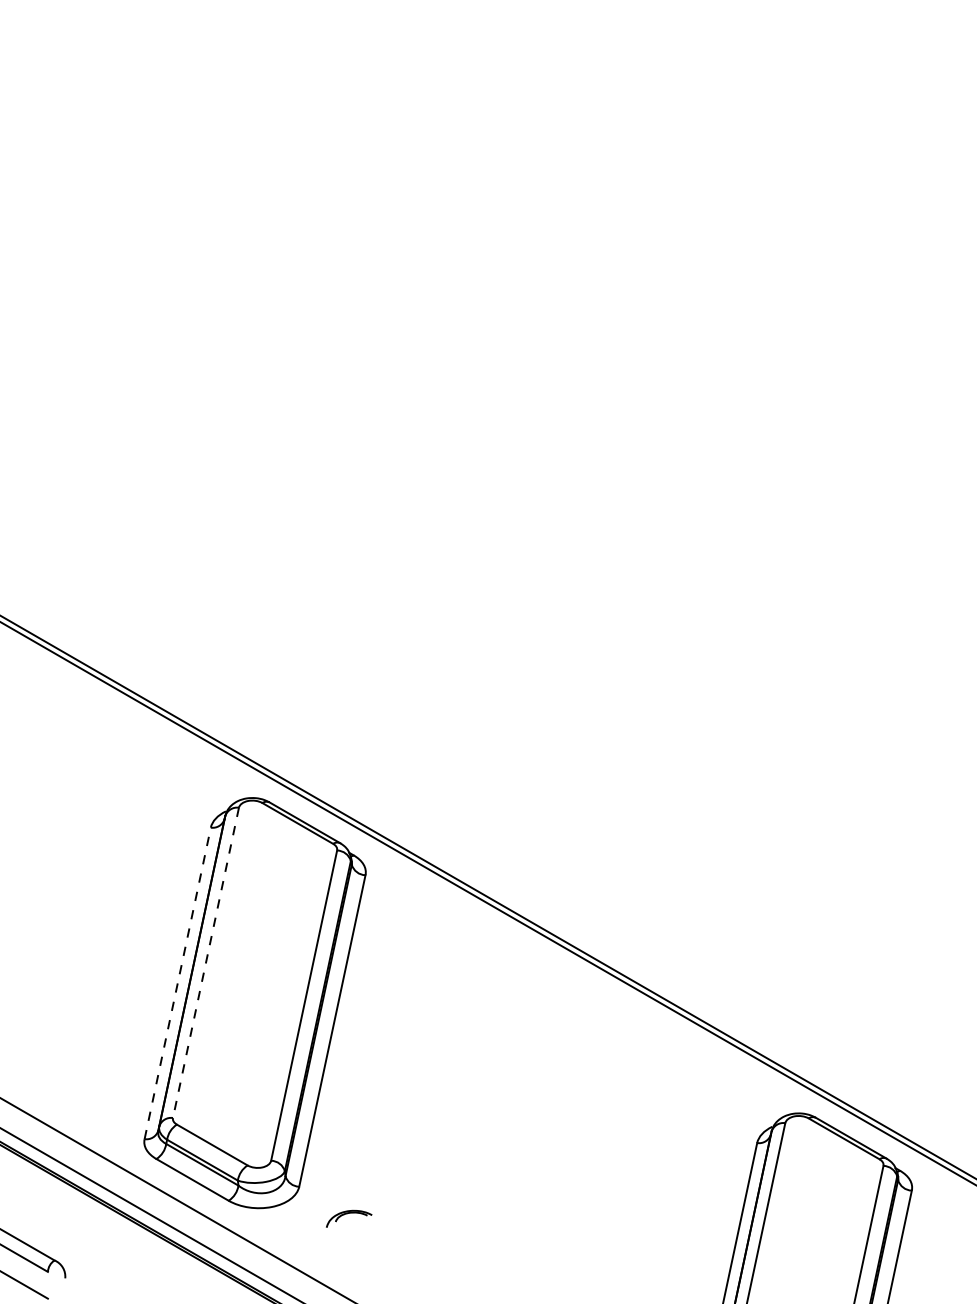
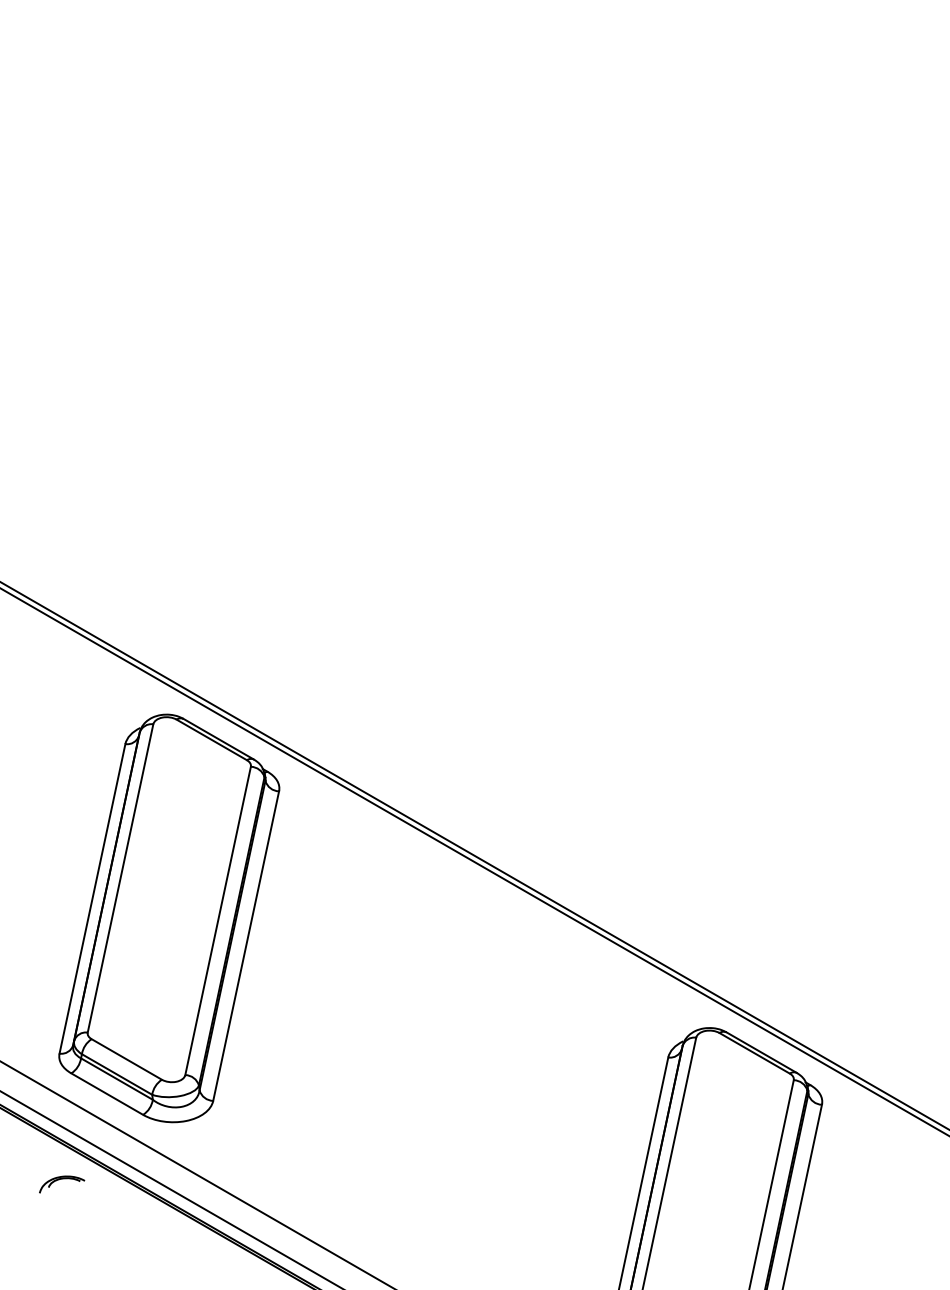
line: (205, 962) -> (120, 878), dashed -> solid
line: (177, 982) -> (92, 897), dashed -> solid
part: (349, 1218) -> (62, 1184), moved

